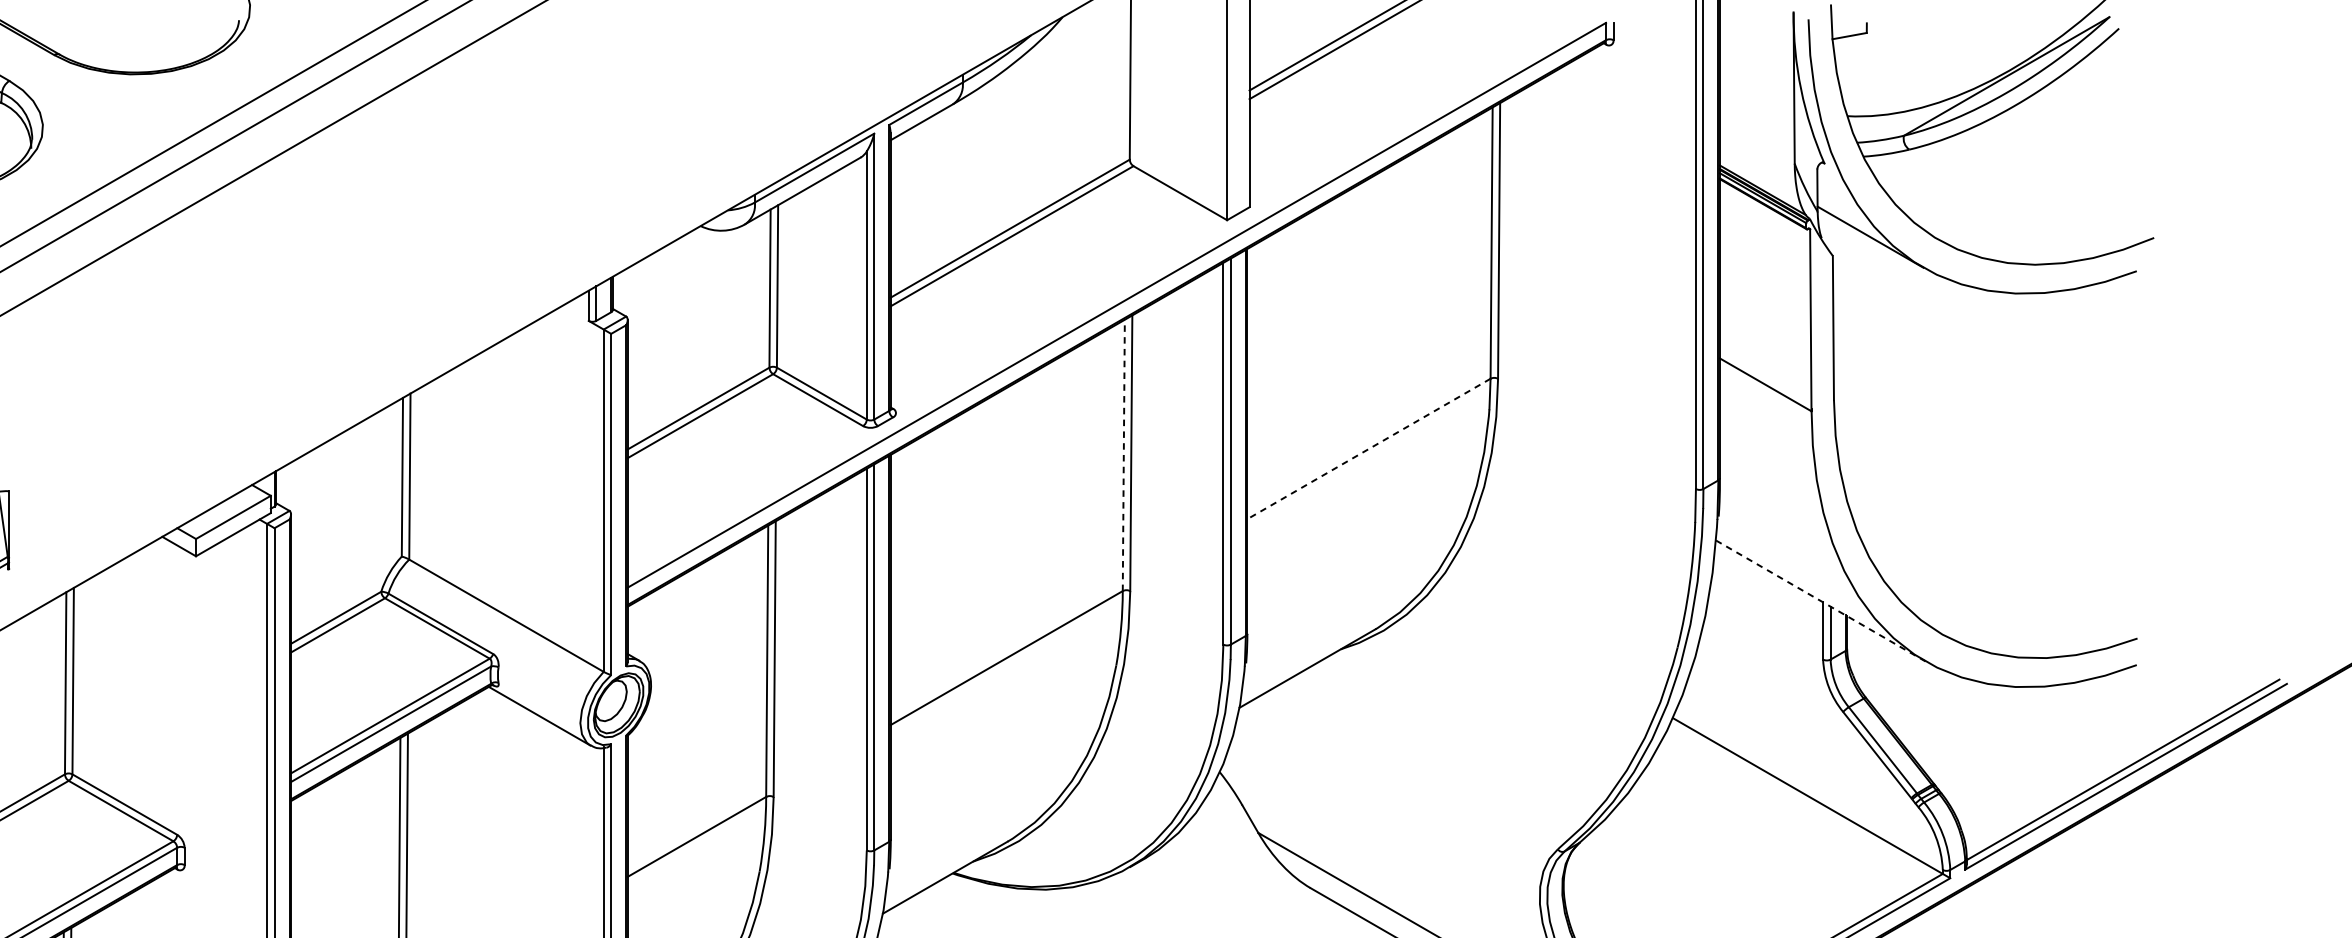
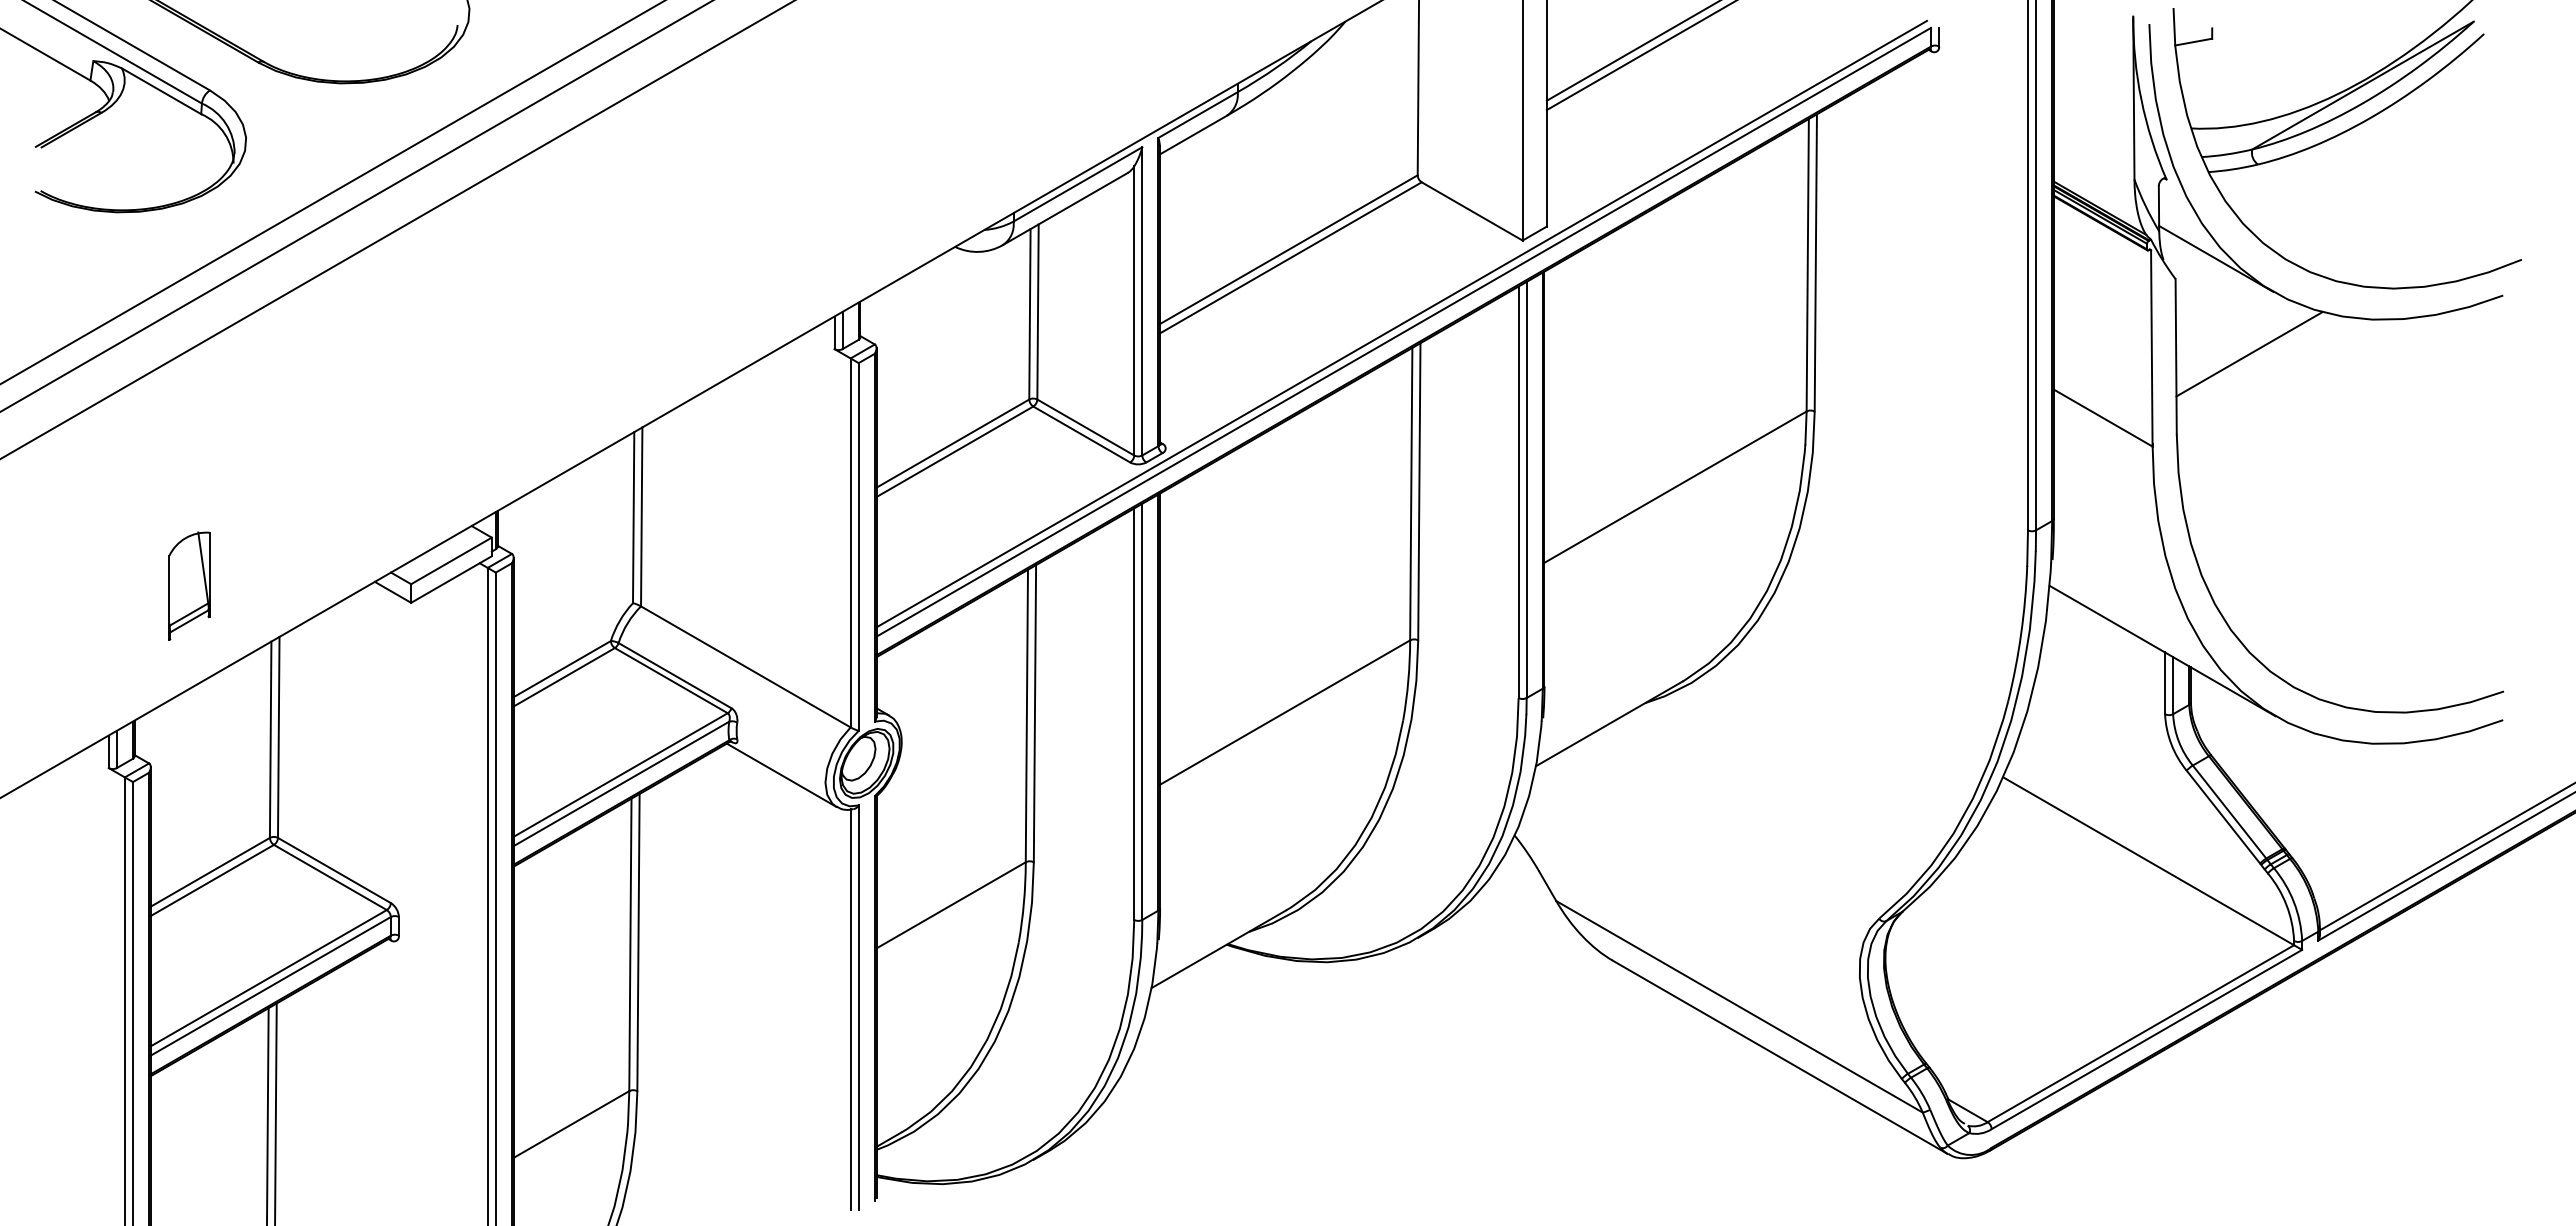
line: (1114, 297) -> (1401, 323), added
line: (1901, 325) -> (2249, 354), added
line: (1368, 449) -> (1675, 487), dashed -> solid
line: (1124, 454) -> (1411, 493), dashed -> solid
line: (1821, 601) -> (2163, 651), dashed -> solid

